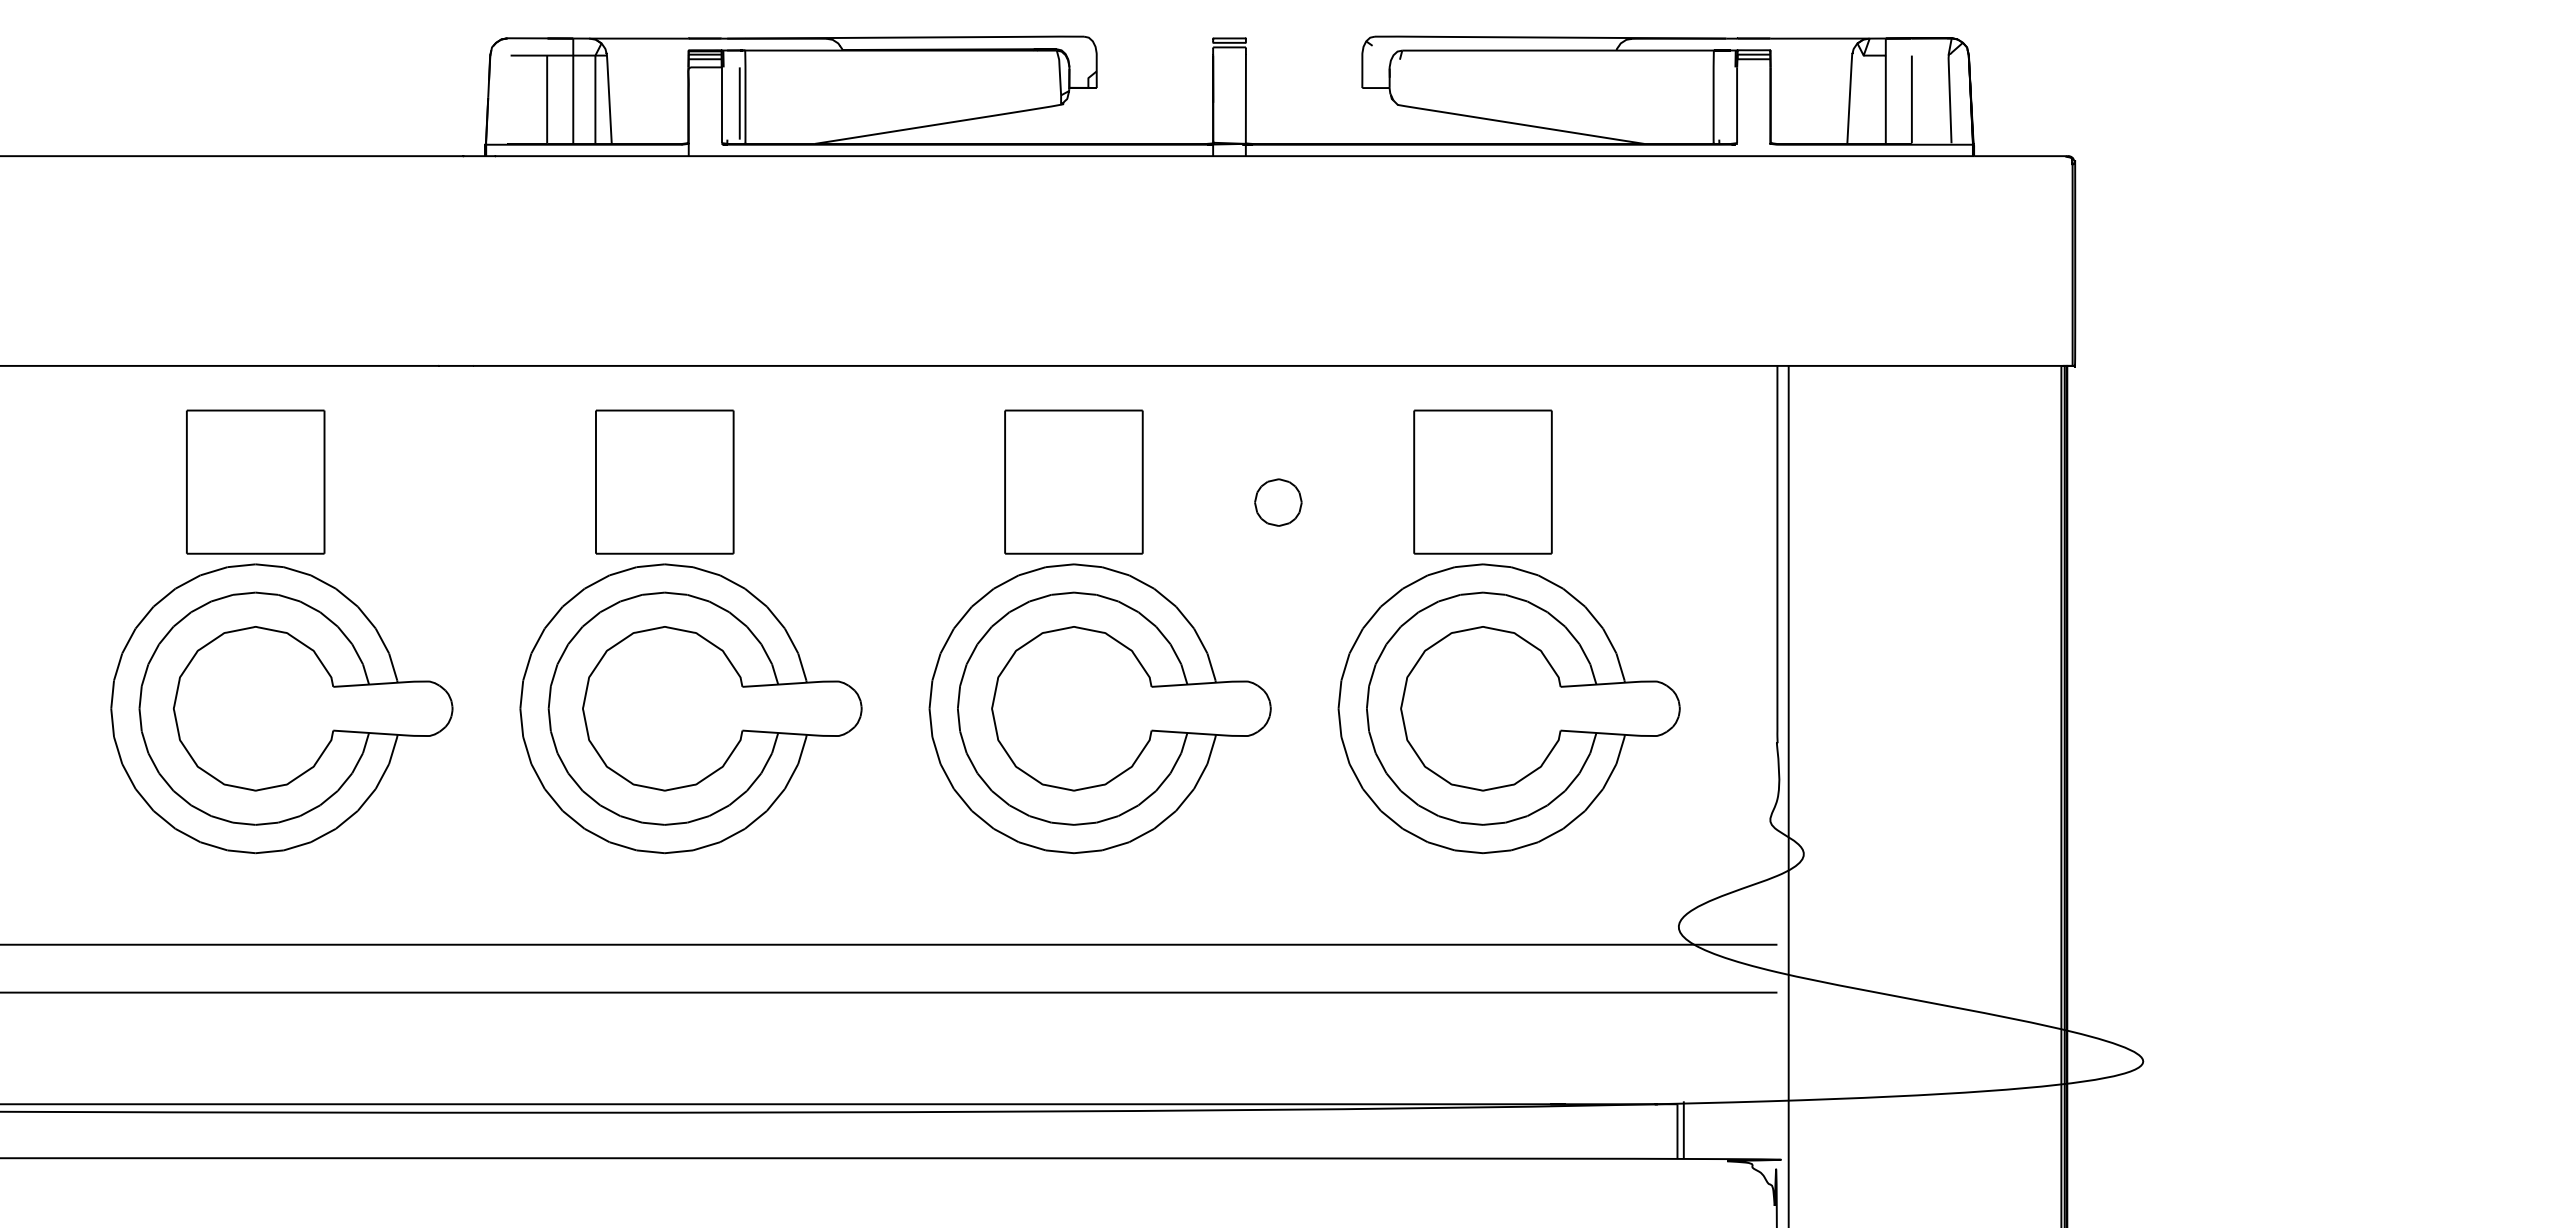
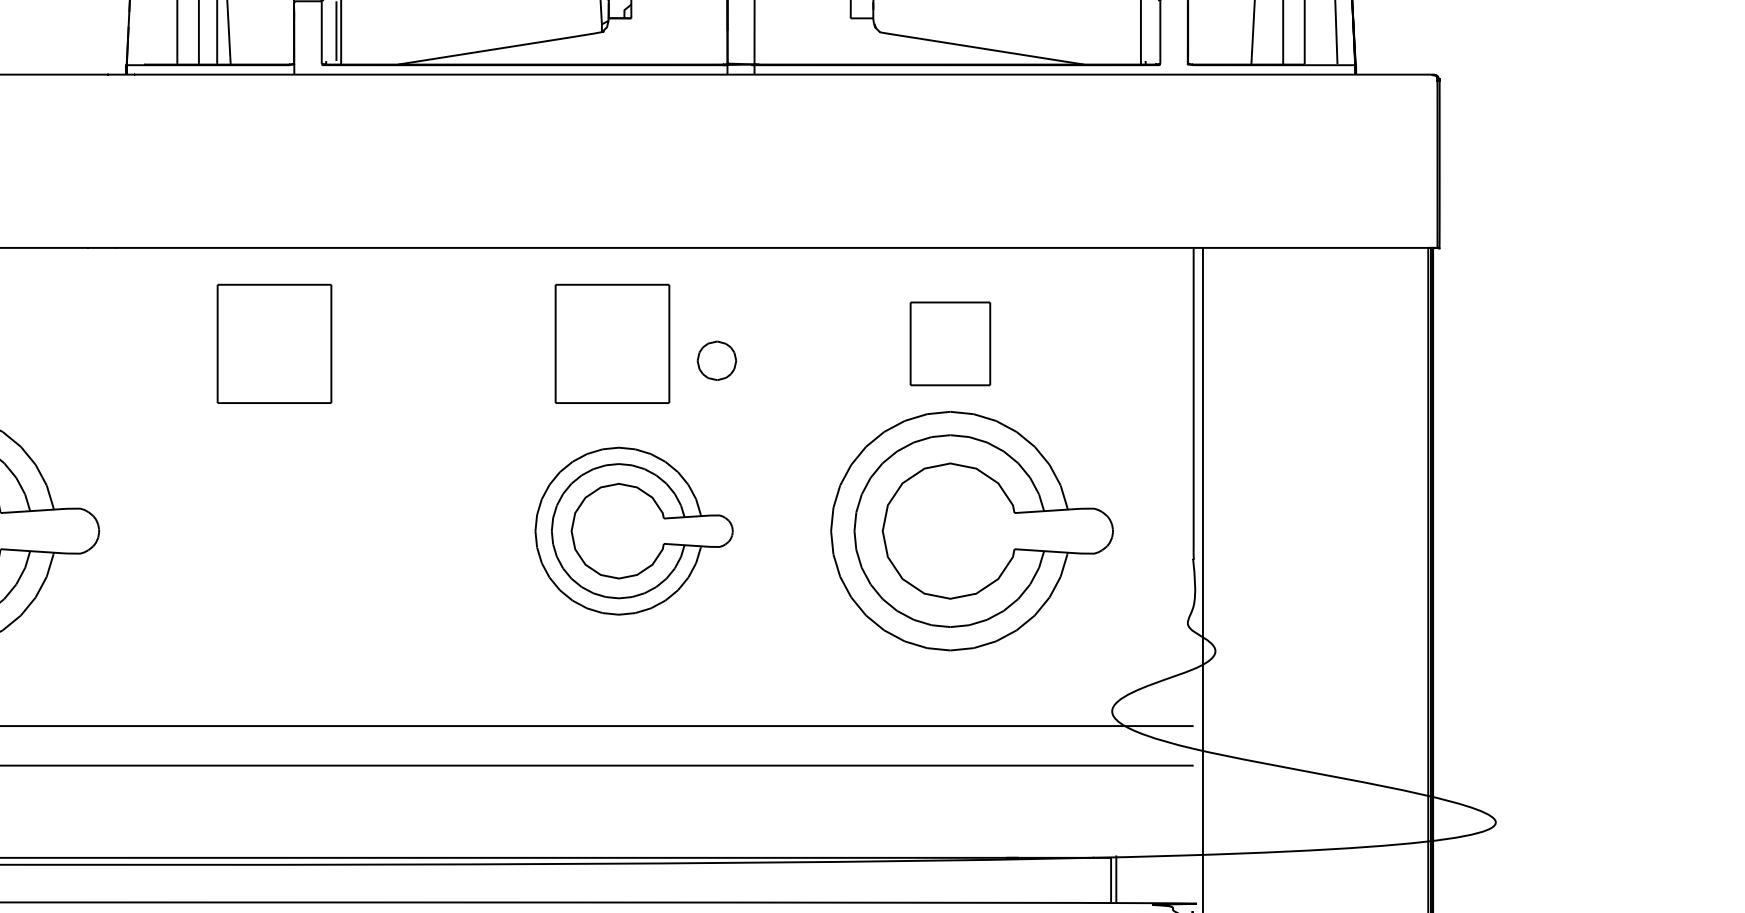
part: (1482, 481) -> (950, 343), size x0.7
part: (1278, 502) -> (717, 360), moved
part: (690, 708) -> (295, 530), removed
part: (1099, 708) -> (633, 530), size x0.7

